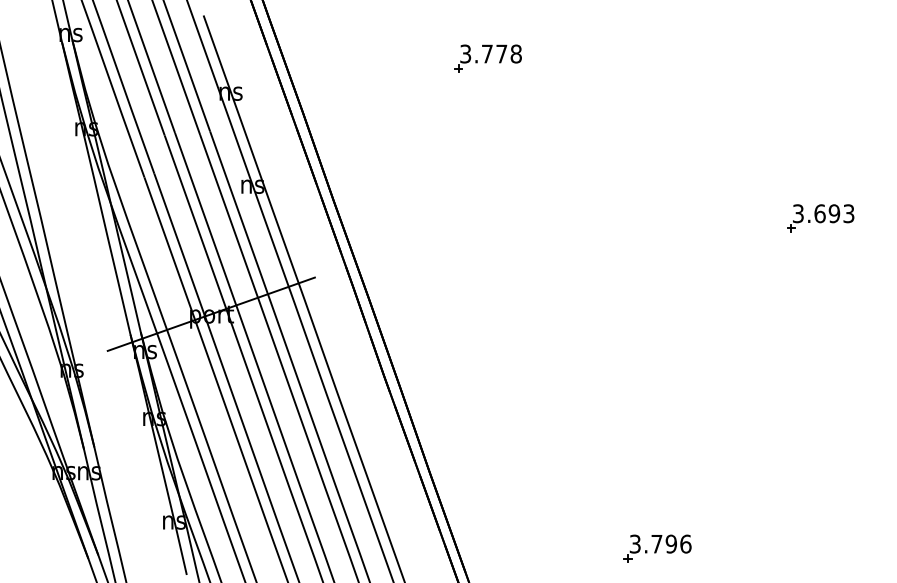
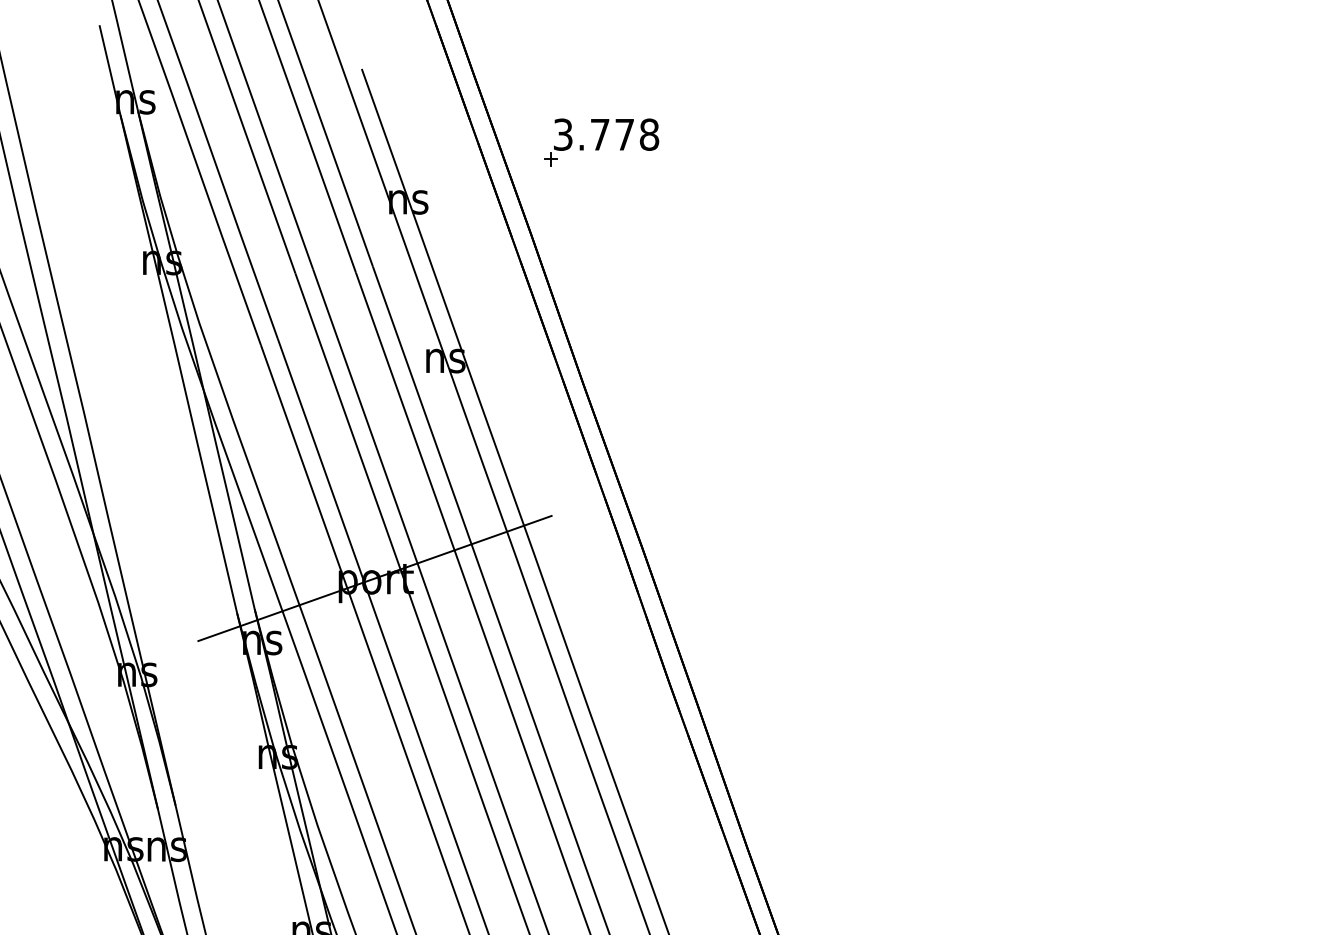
part: (487, 58) -> (600, 142), moved

